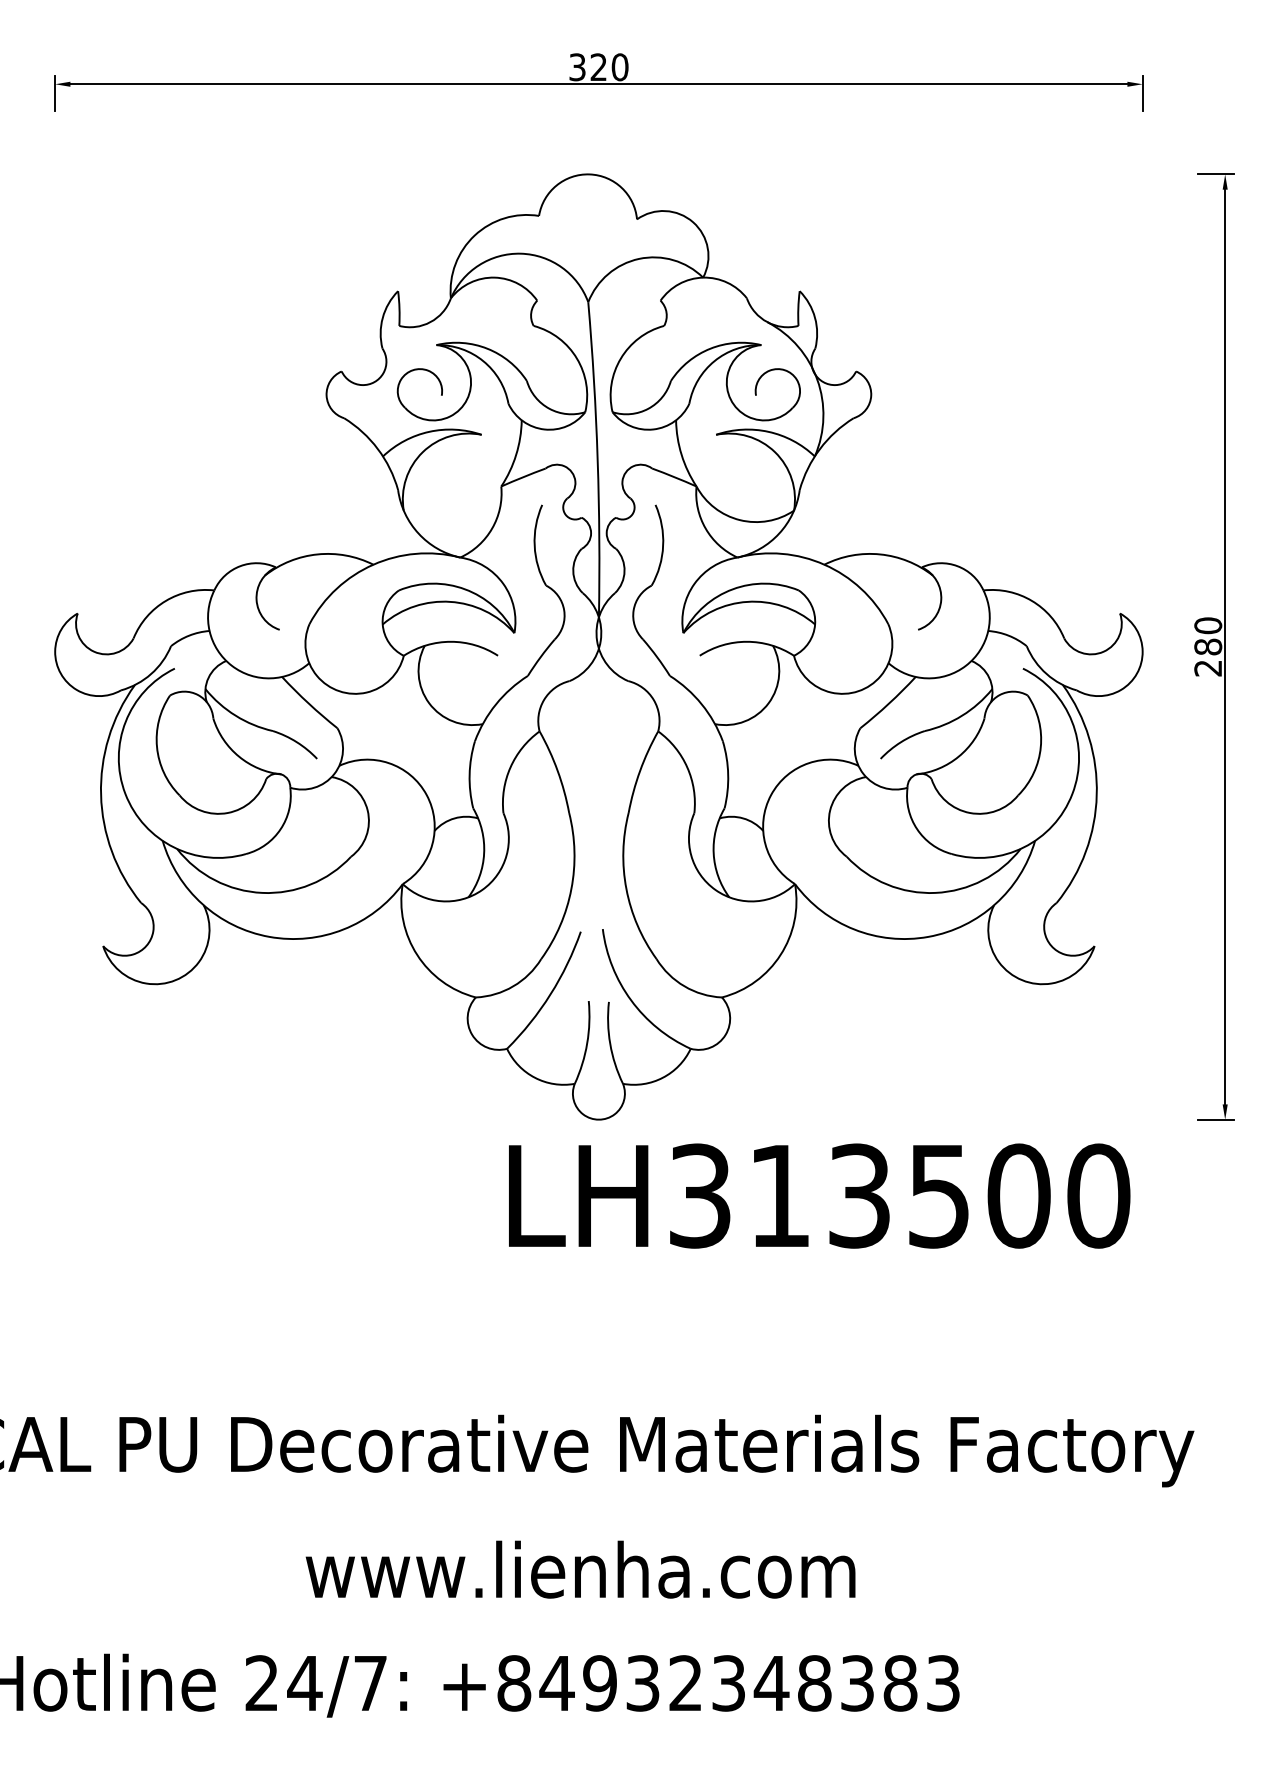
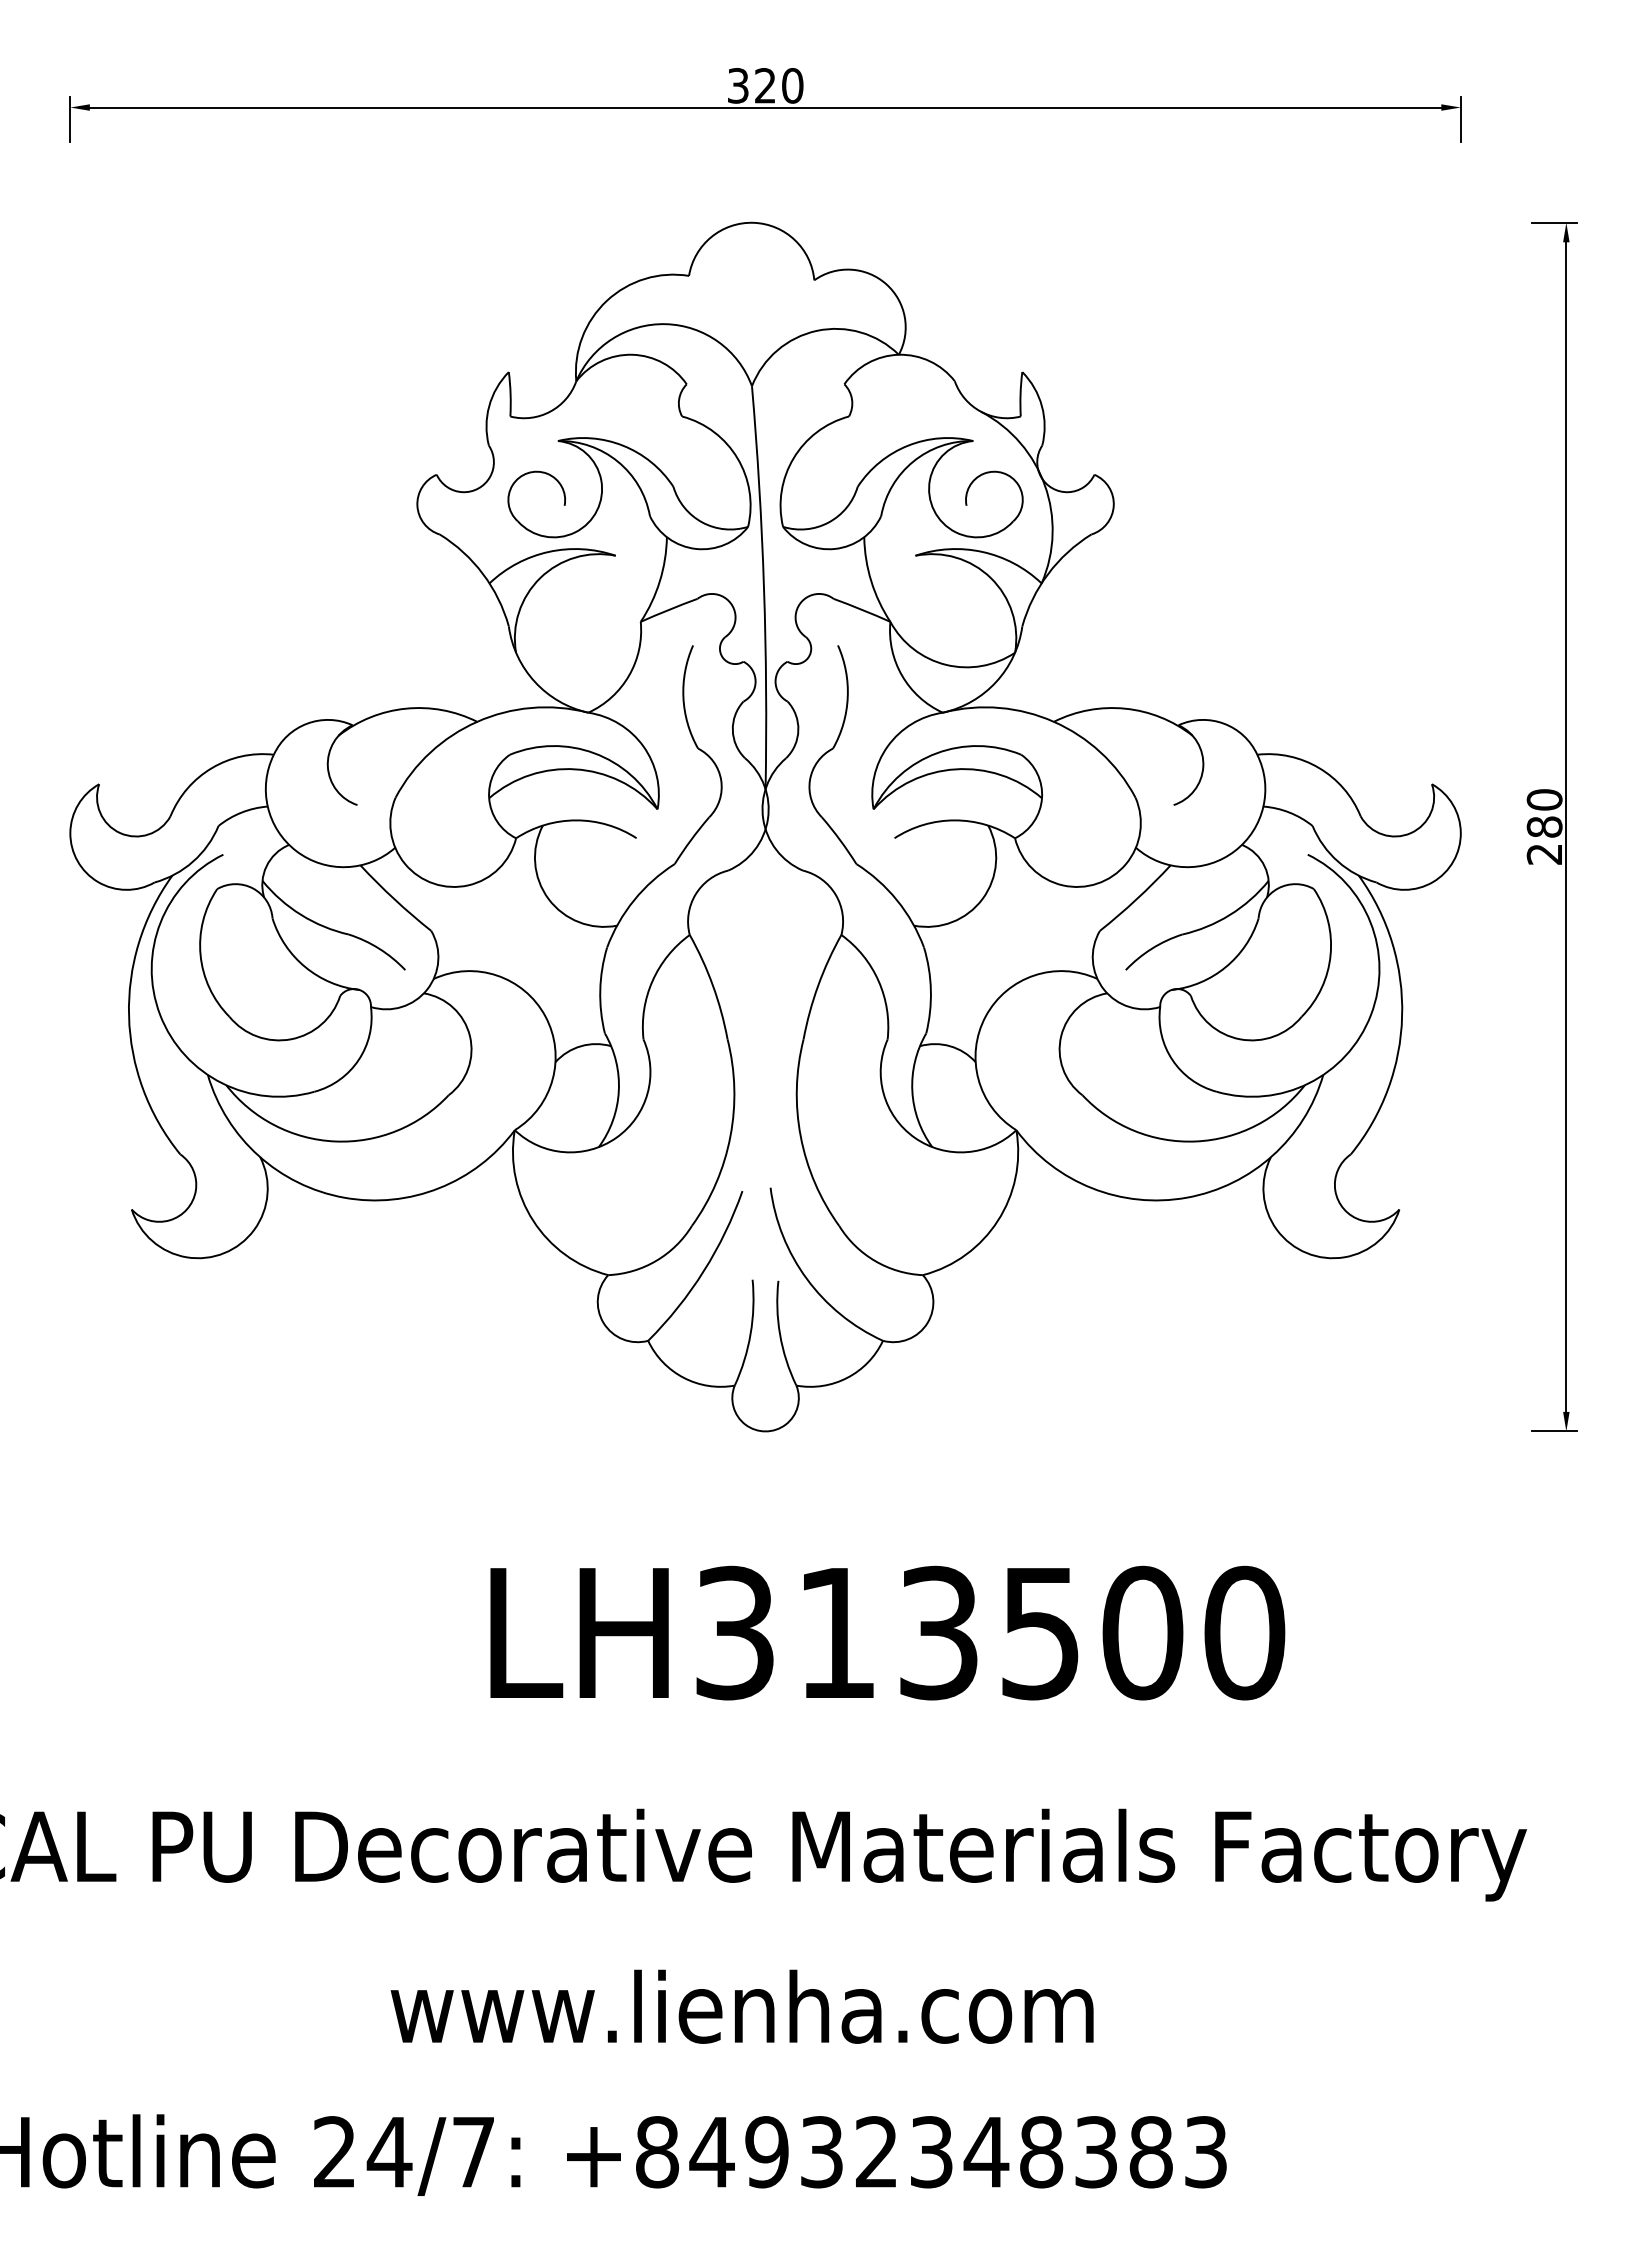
text: (819, 1195) -> (887, 1632), moved

